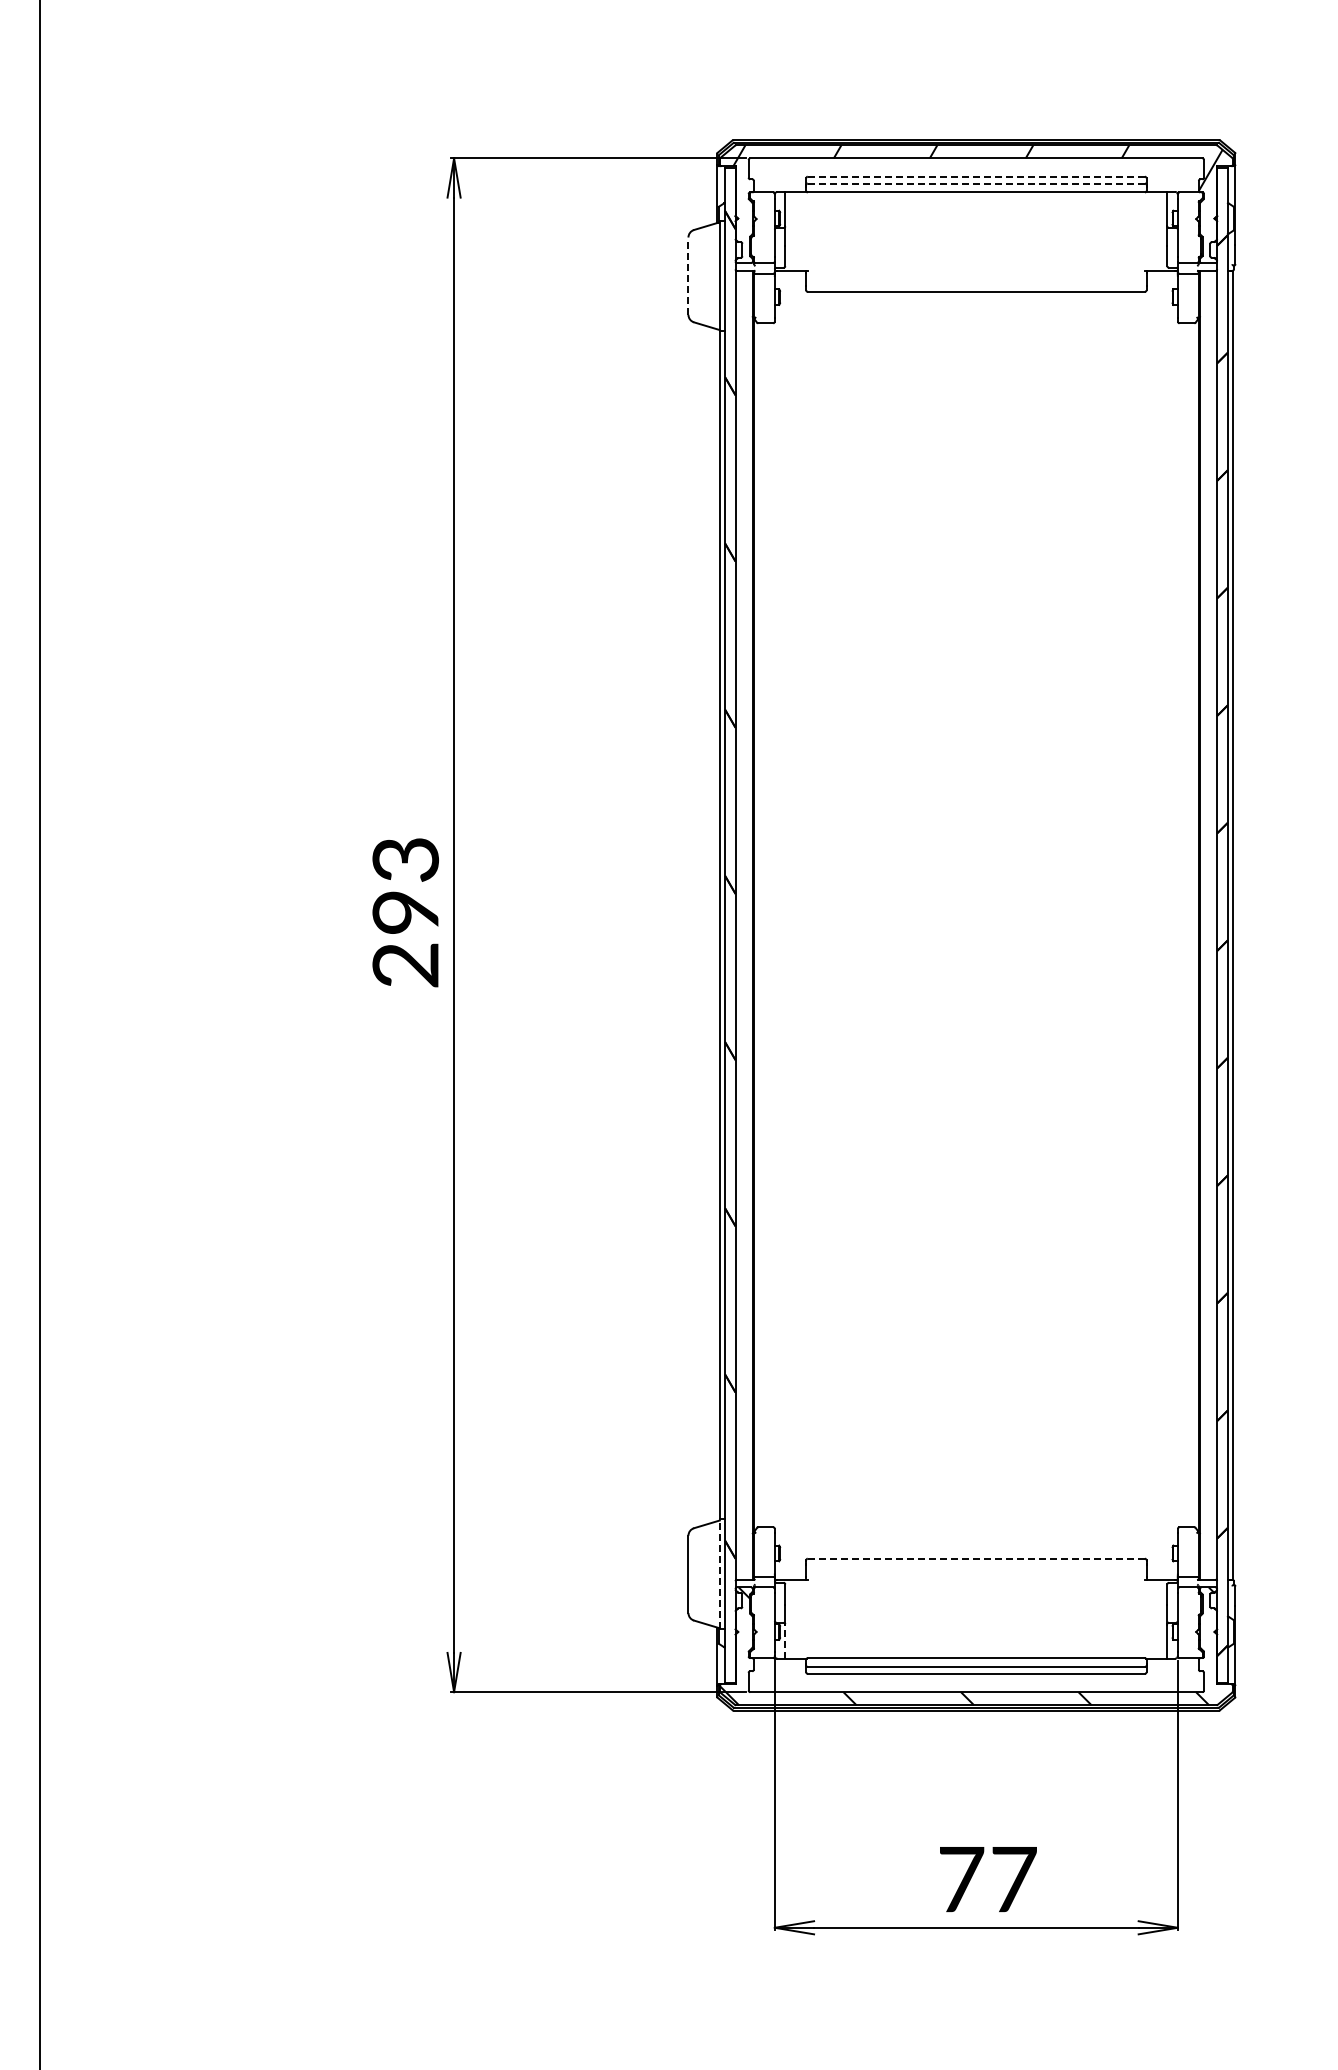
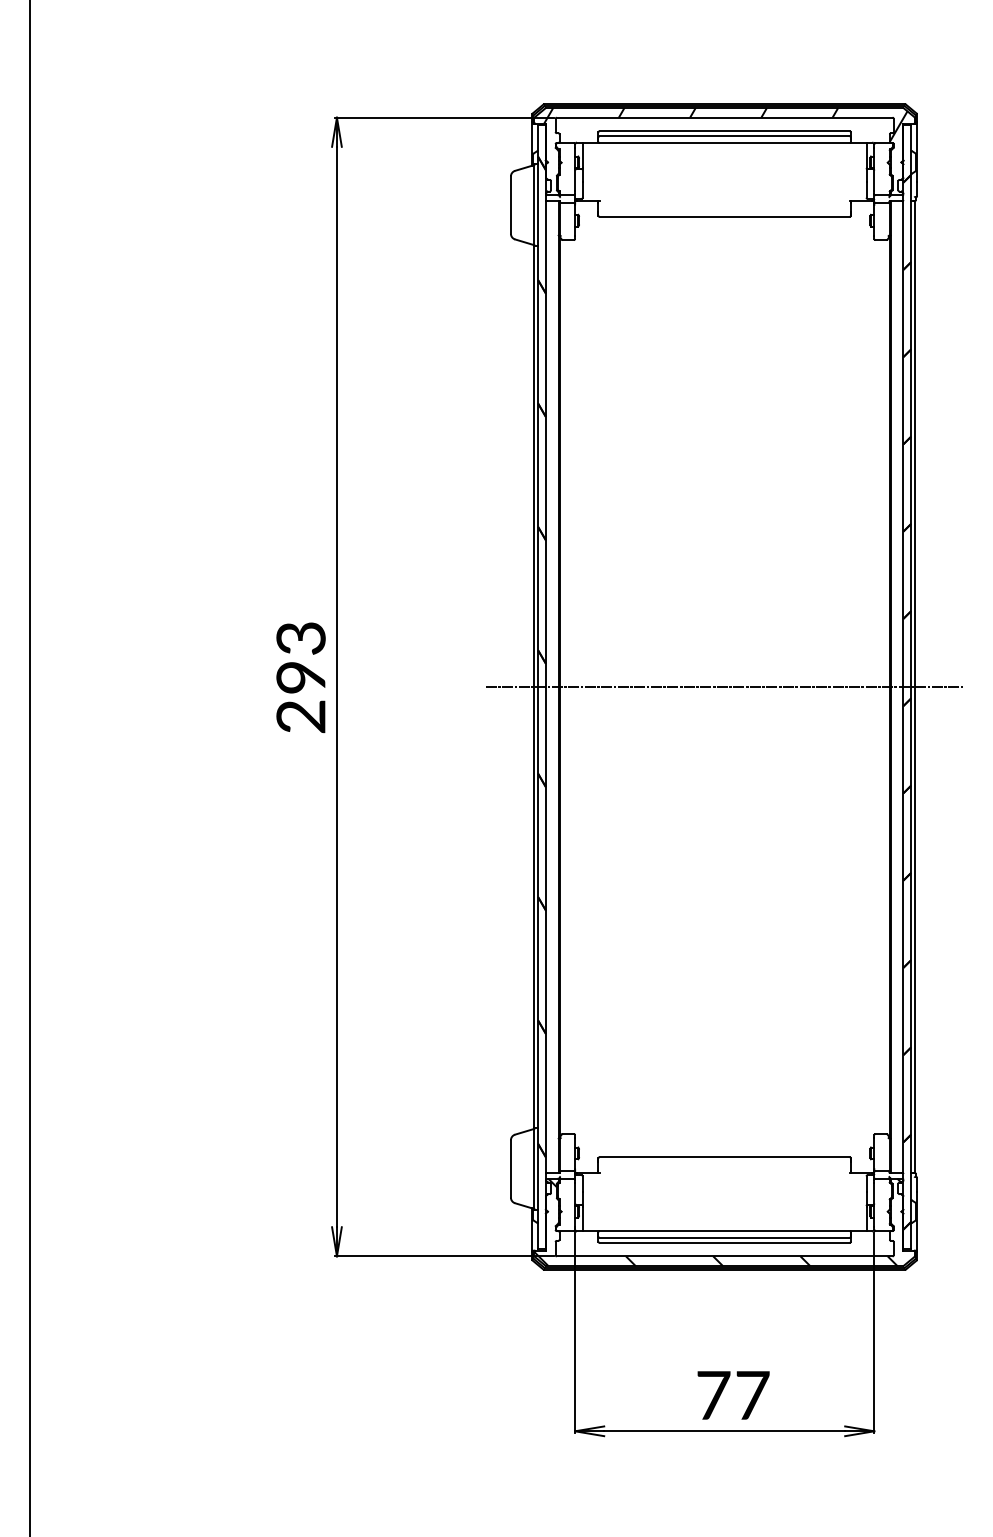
line: (976, 176) -> (724, 131), dashed -> solid
line: (976, 183) -> (724, 136), dashed -> solid
line: (688, 276) -> (510, 205), dashed -> solid
line: (976, 925) -> (724, 687), added
line: (976, 1558) -> (724, 1157), dashed -> solid
line: (719, 1574) -> (533, 1169), dashed -> solid
line: (785, 1641) -> (582, 1218), dashed -> solid

